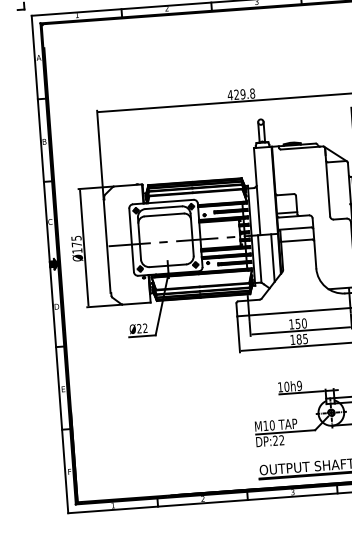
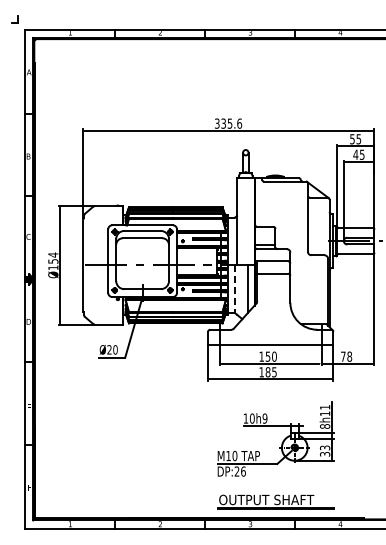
text: (241, 94) -> (228, 123), 429.8 -> 335.6
text: (76, 240) -> (53, 257), Ø175 -> Ø154
line: (259, 259) -> (234, 289), solid -> dashed
text: (145, 327) -> (115, 349), Ø22 -> Ø20
text: (281, 440) -> (243, 471), DP:22 -> DP:26

